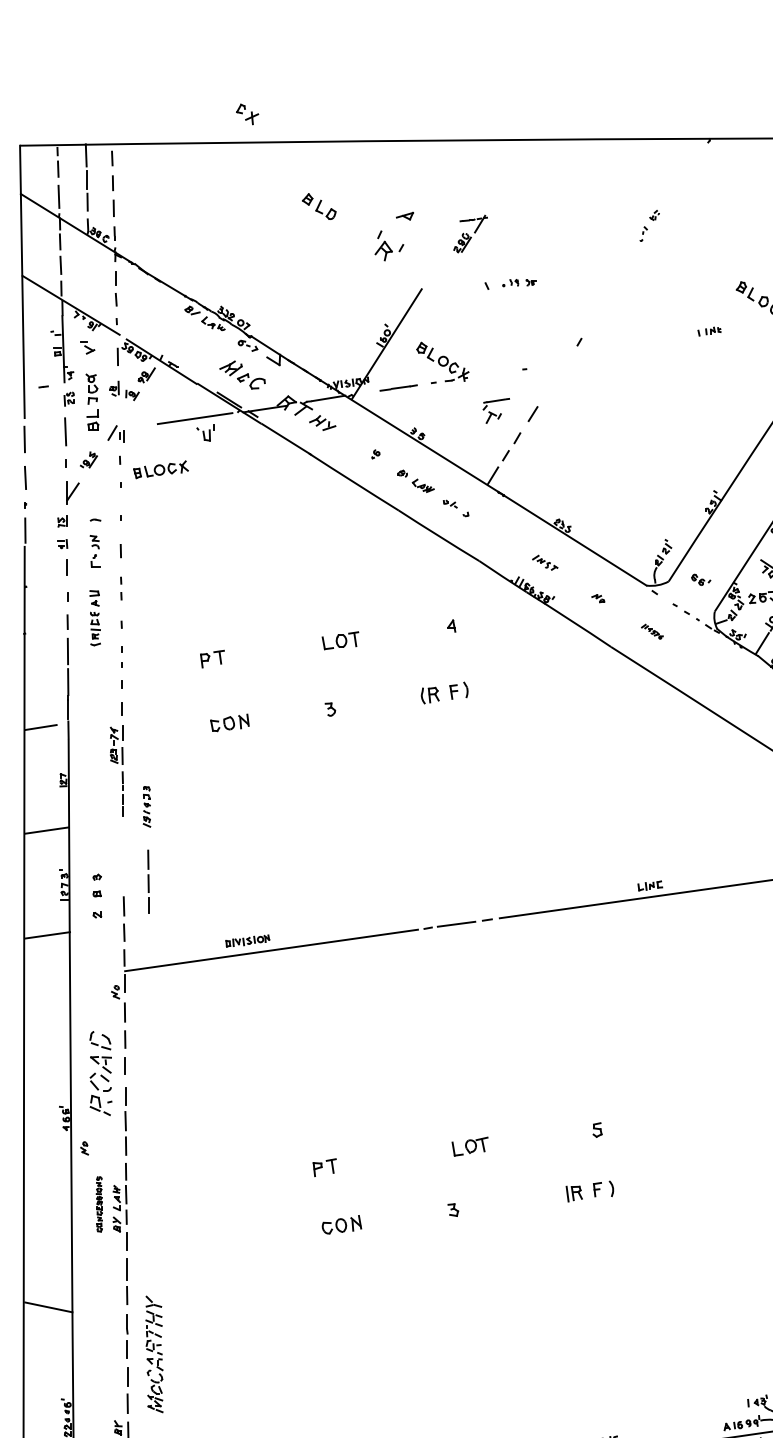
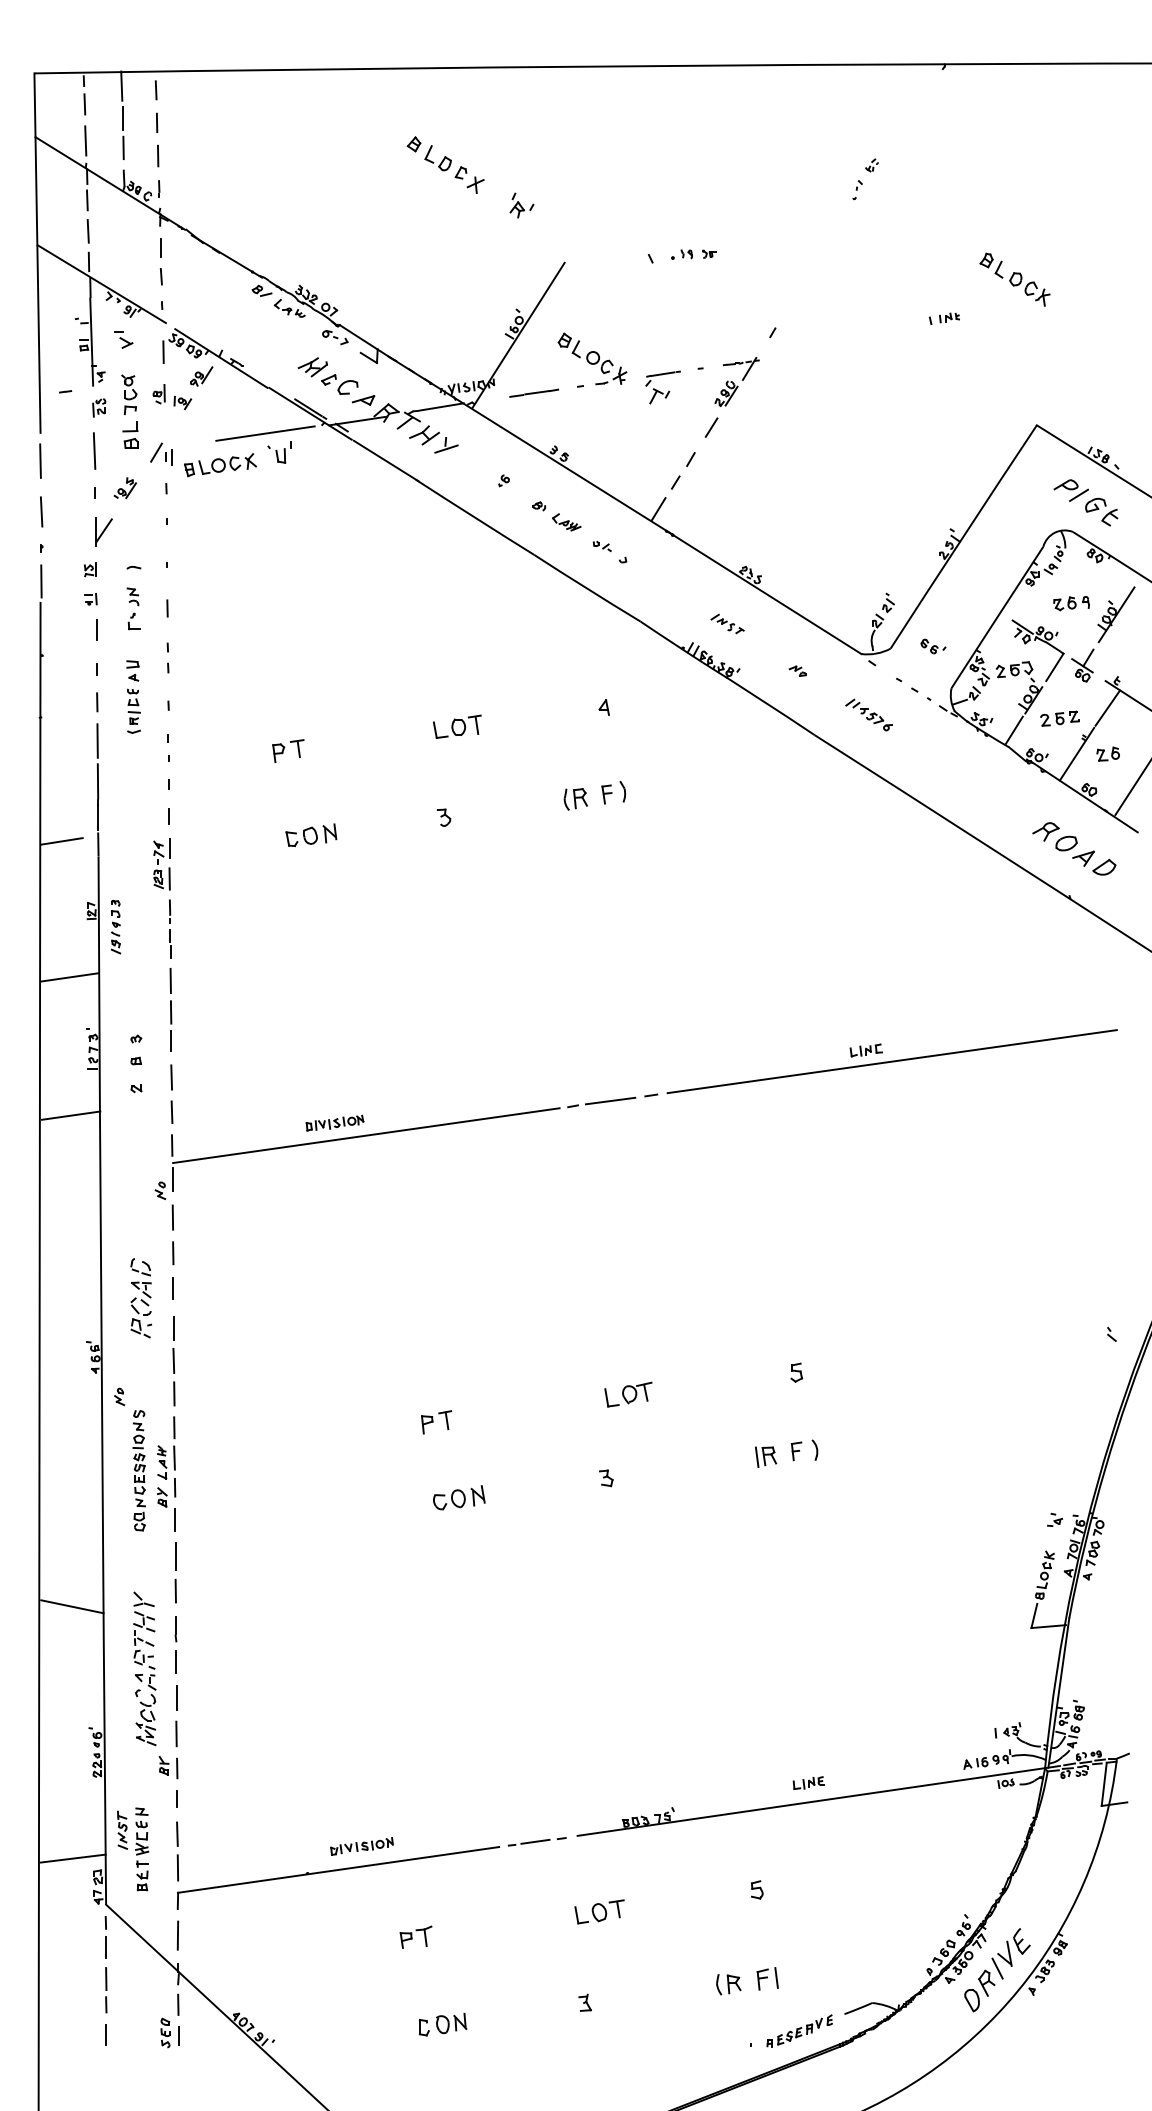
part: (247, 113) -> (469, 179), moved
part: (404, 216) -> (363, 400), moved
part: (470, 233) -> (736, 381), moved
part: (389, 245) -> (521, 205), size x0.62
part: (495, 410) -> (662, 387), moved
part: (322, 423) -> (433, 439), size x1.43
part: (161, 470) -> (220, 465), moved
part: (651, 631) -> (868, 714), size x1.67
part: (146, 806) -> (115, 926), moved
part: (148, 881) -> (170, 1009), moved
part: (101, 1073) -> (141, 1298), size x0.71
part: (98, 1204) -> (138, 1470), size x1.67
part: (154, 1354) -> (144, 1668), moved

